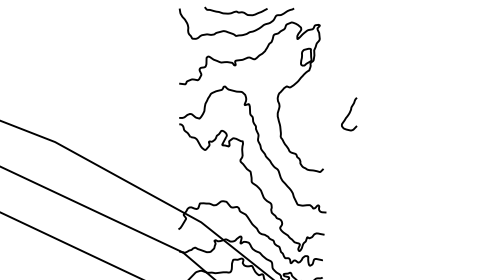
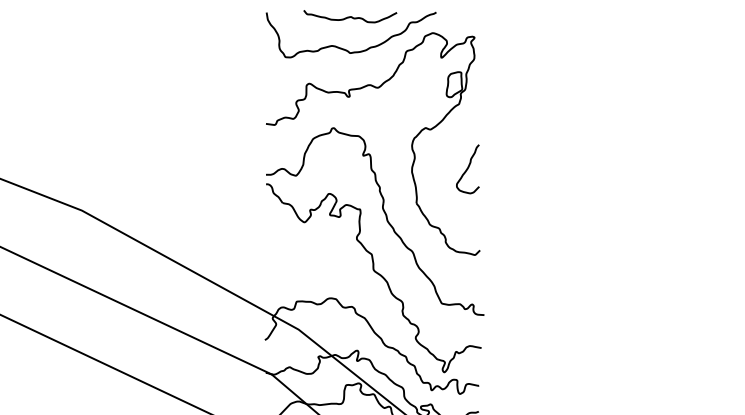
curve: (349, 114) -> (468, 169), moved

